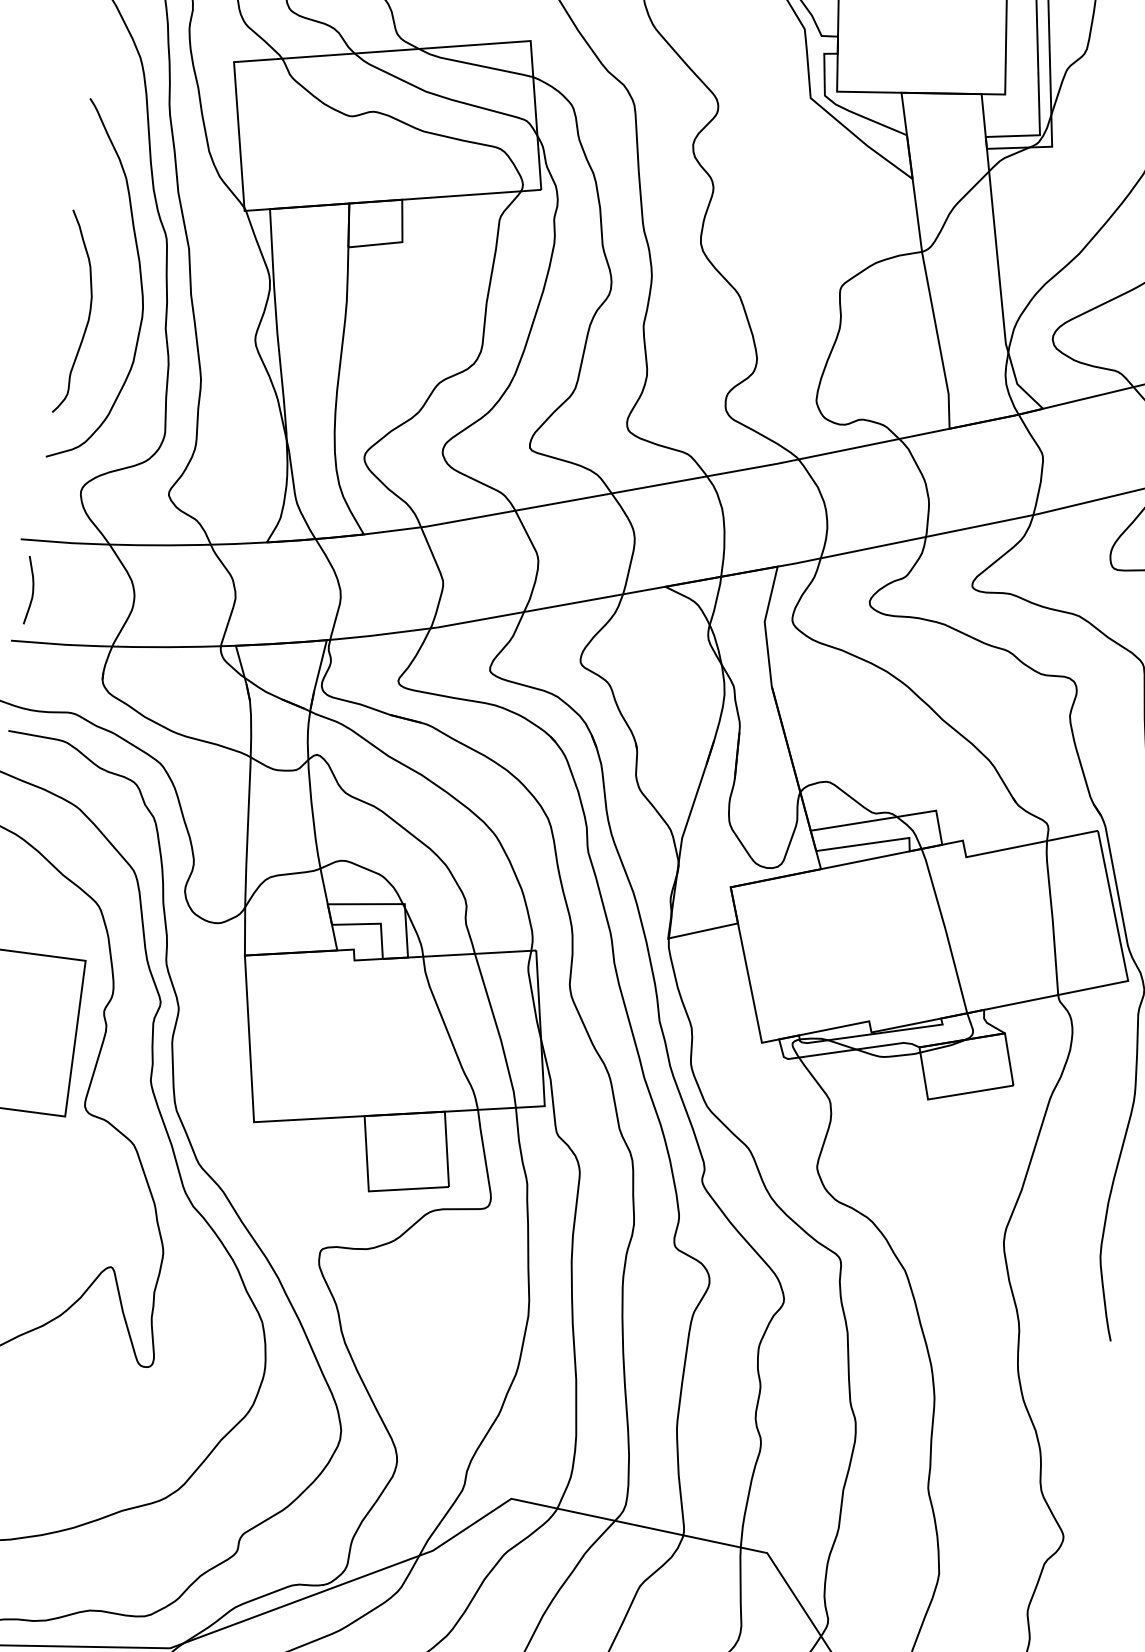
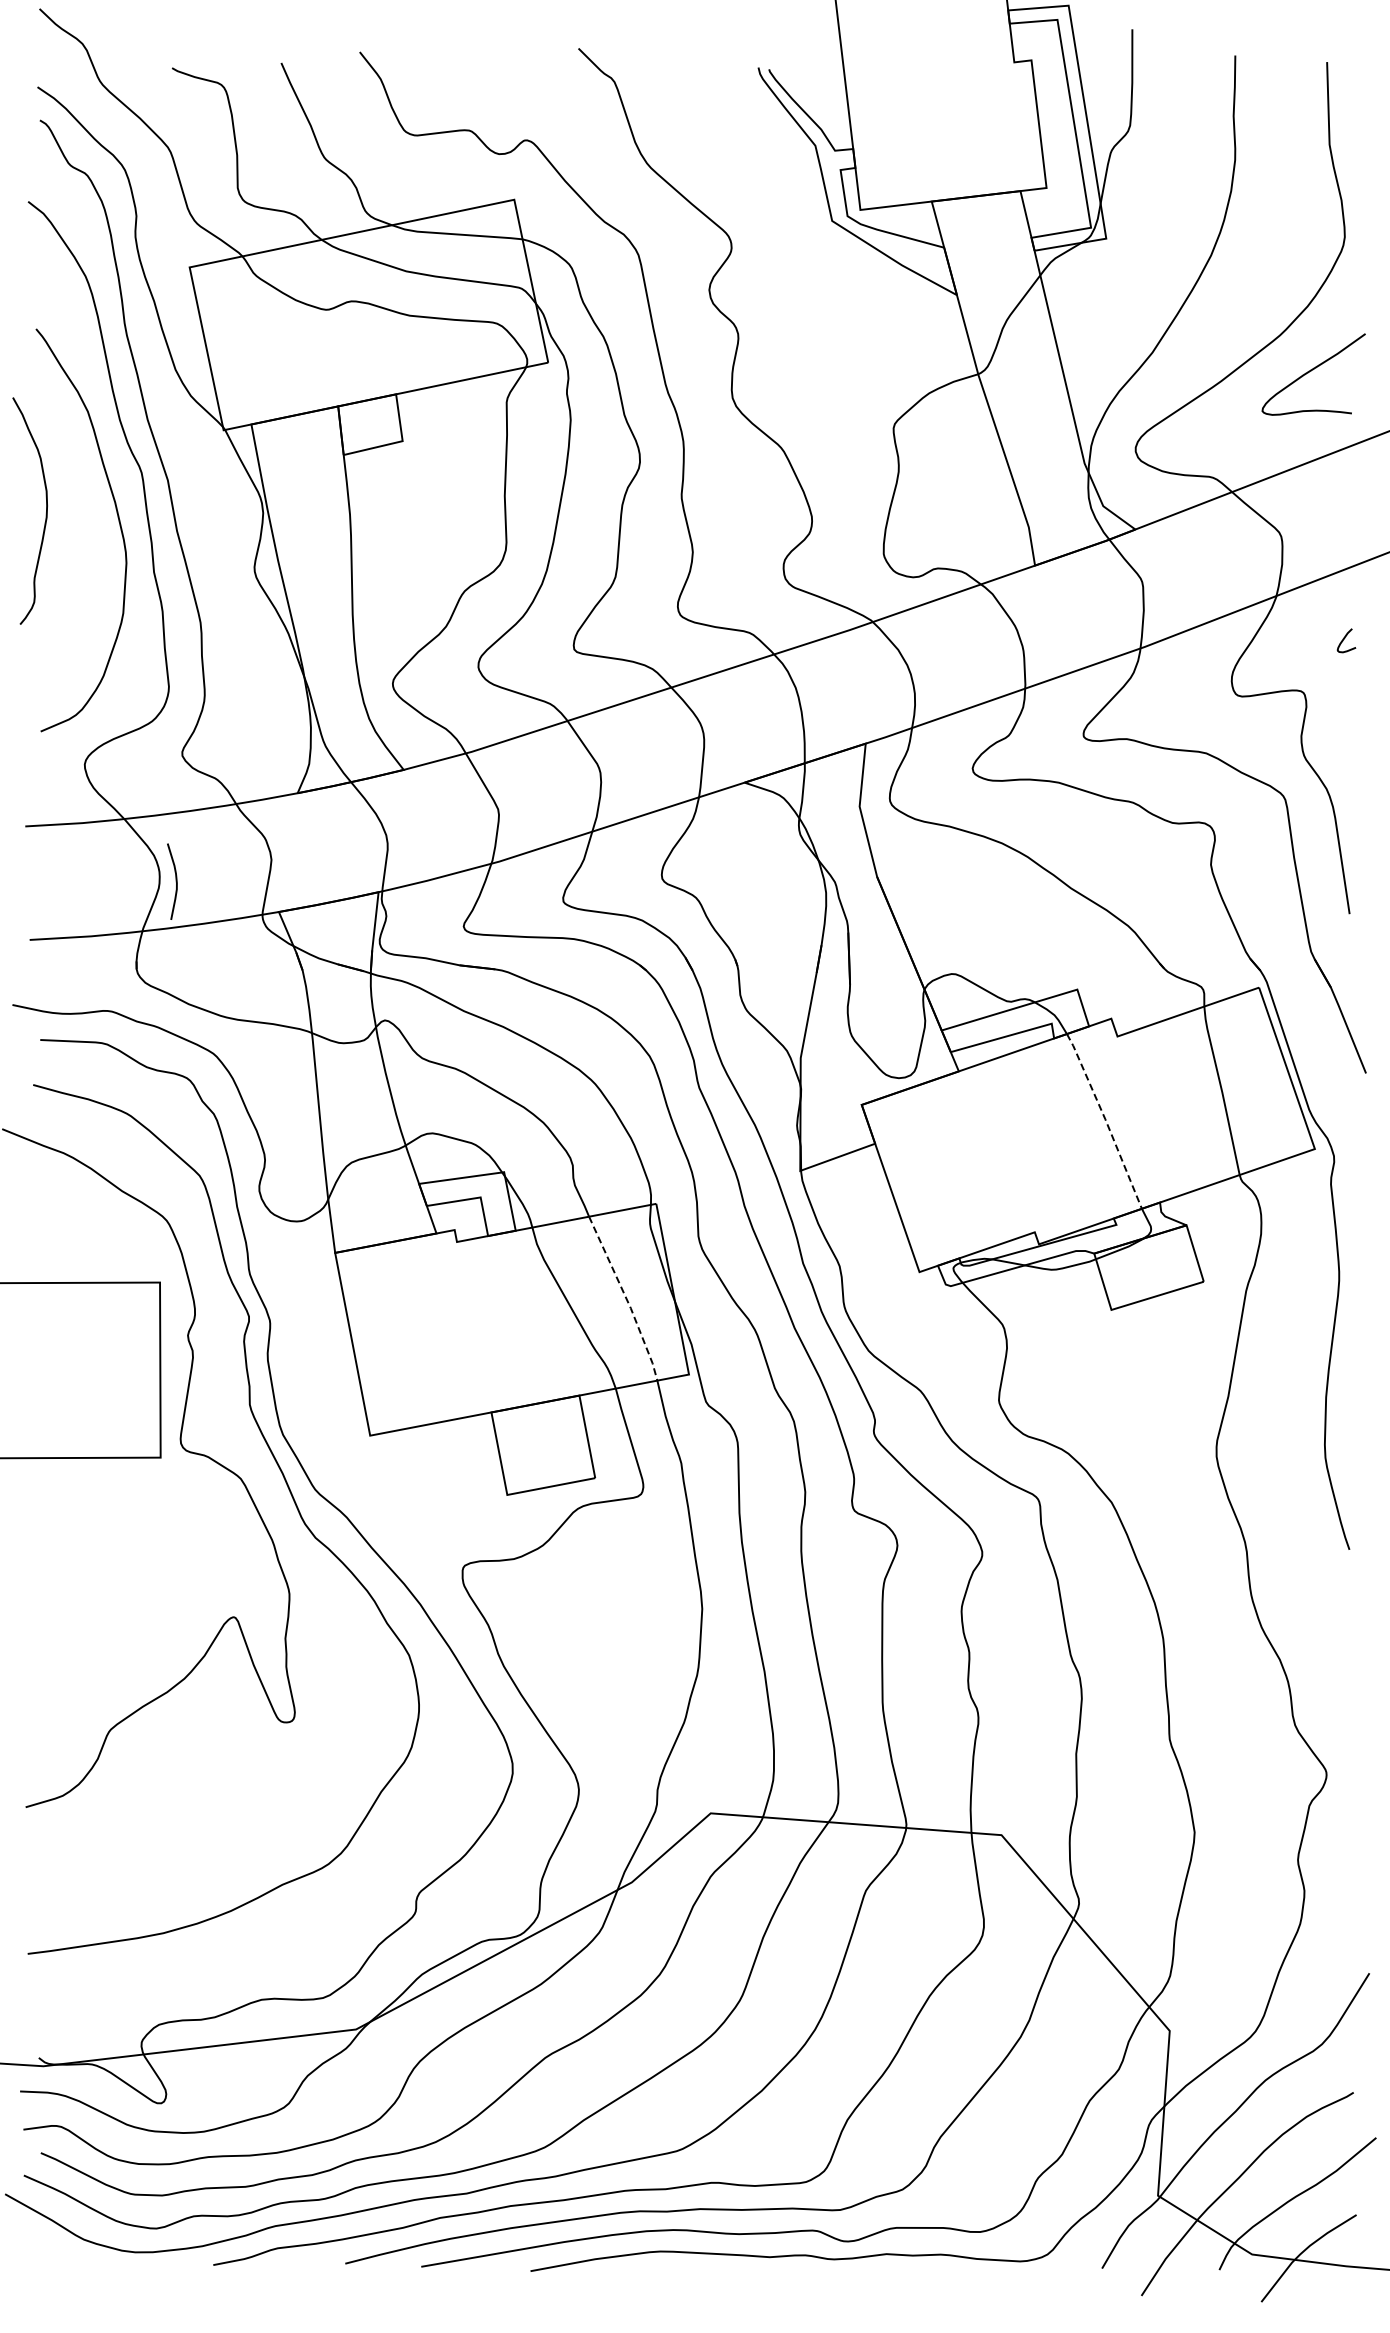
curve: (88, 317) -> (45, 514), moved
curve: (32, 590) -> (175, 881), moved
line: (945, 930) -> (1105, 1120), solid -> dashed
line: (498, 1031) -> (626, 1299), solid -> dashed

